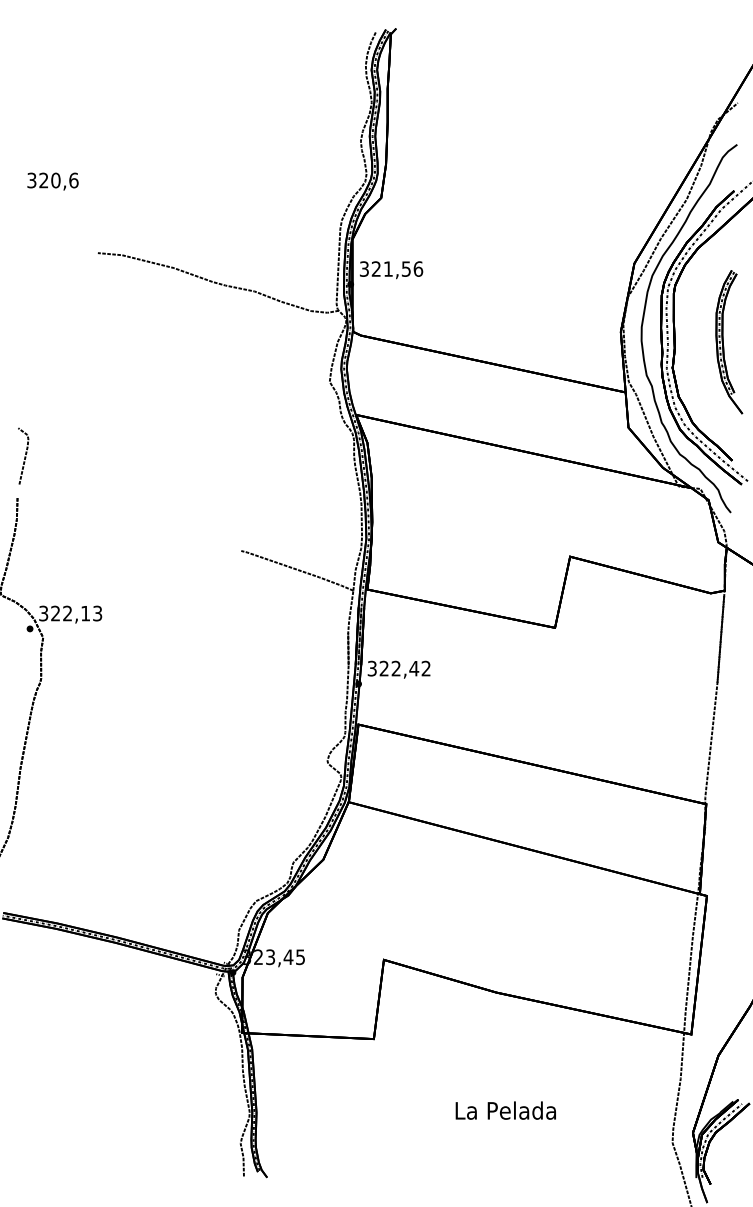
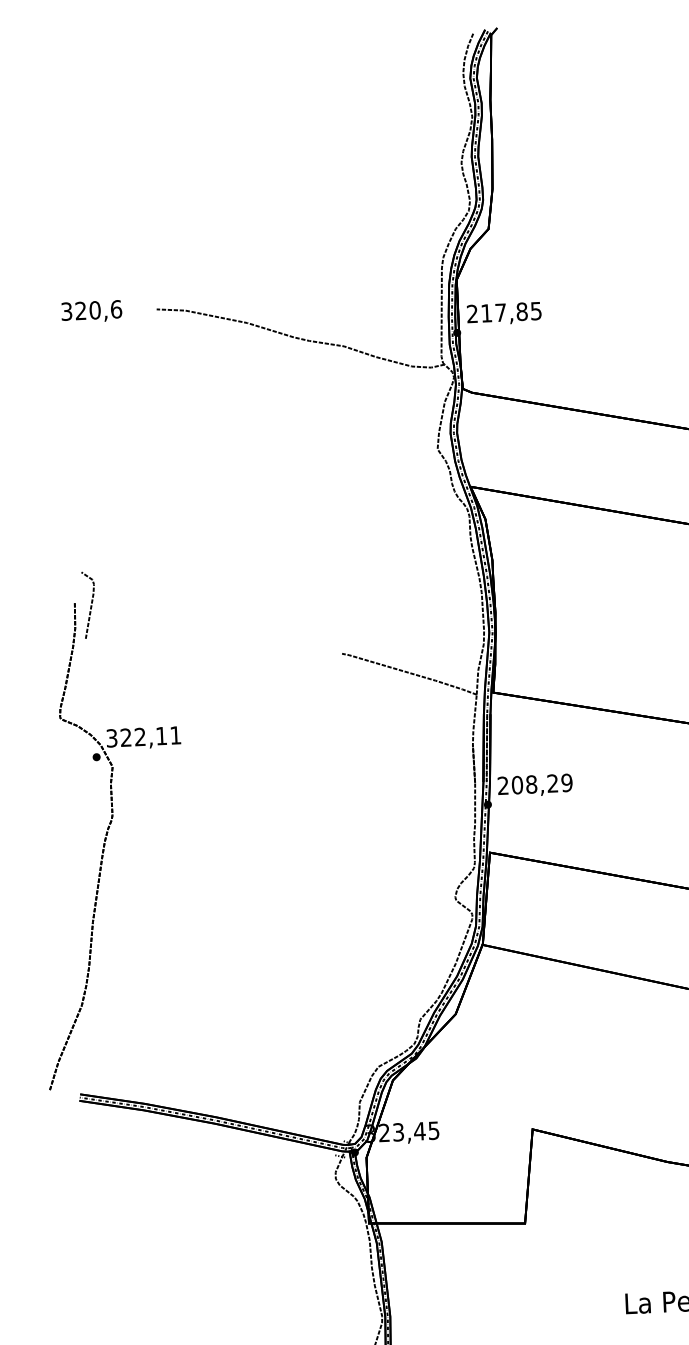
text: (52, 181) -> (91, 311), moved
text: (391, 268) -> (504, 311), 321,56 -> 217,85
line: (24, 456) -> (90, 605), moved
text: (97, 613) -> (175, 735), 322,13 -> 322,11
text: (398, 668) -> (534, 784), 322,42 -> 208,29

